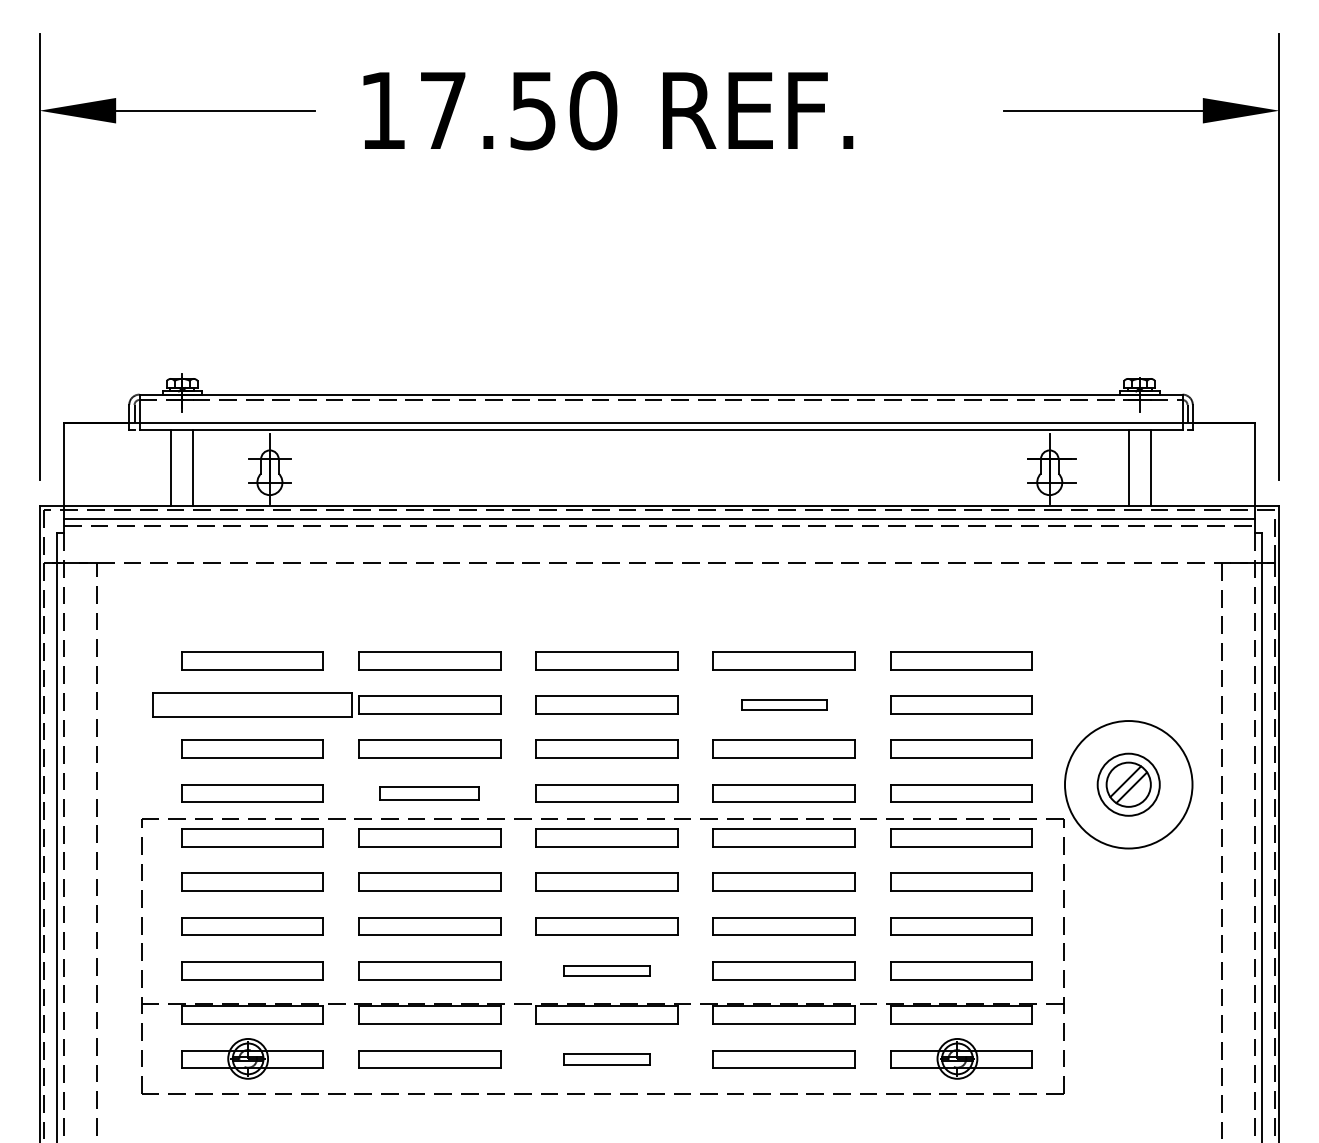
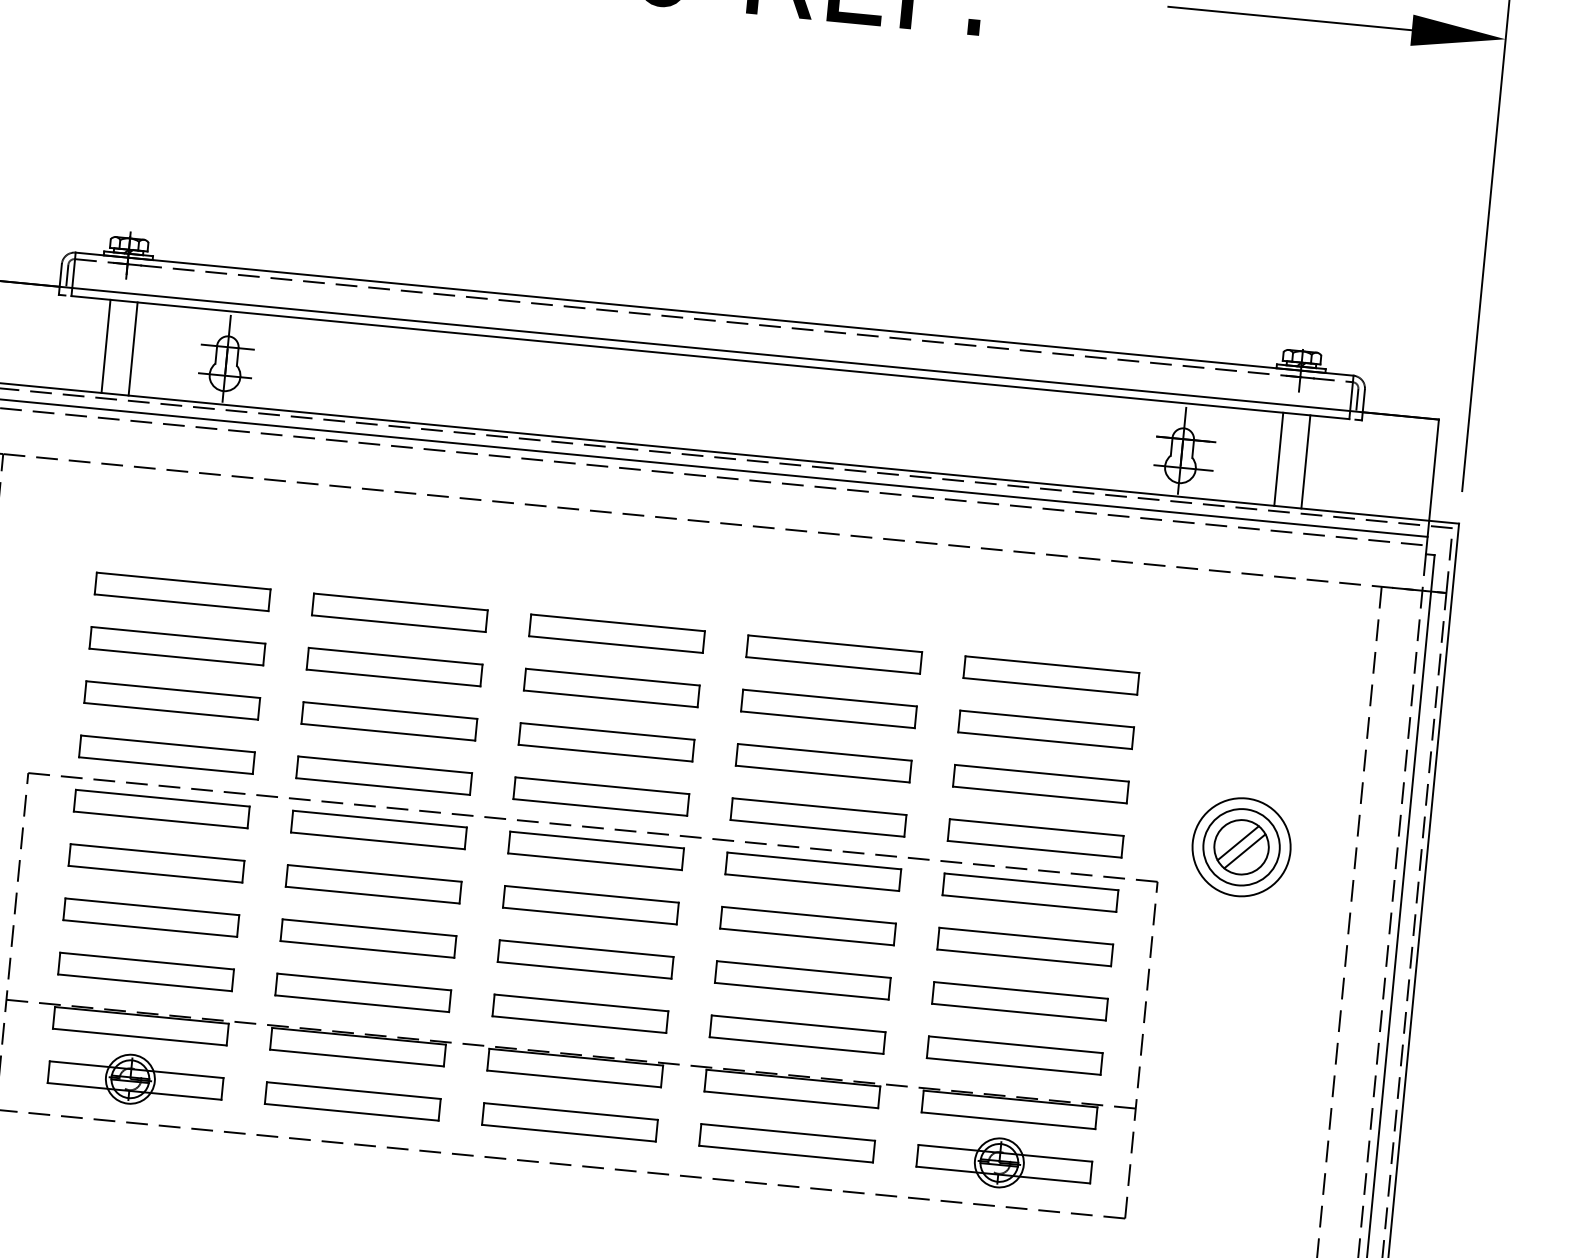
part: (252, 704) -> (177, 645), size x0.71
part: (783, 704) -> (828, 708), size x1.67
circle: (1128, 784) -> (1241, 846), size x0.62
part: (429, 793) -> (383, 775), size x1.43
part: (606, 970) -> (579, 1013), size x1.67
part: (606, 1059) -> (569, 1122), size x1.67

